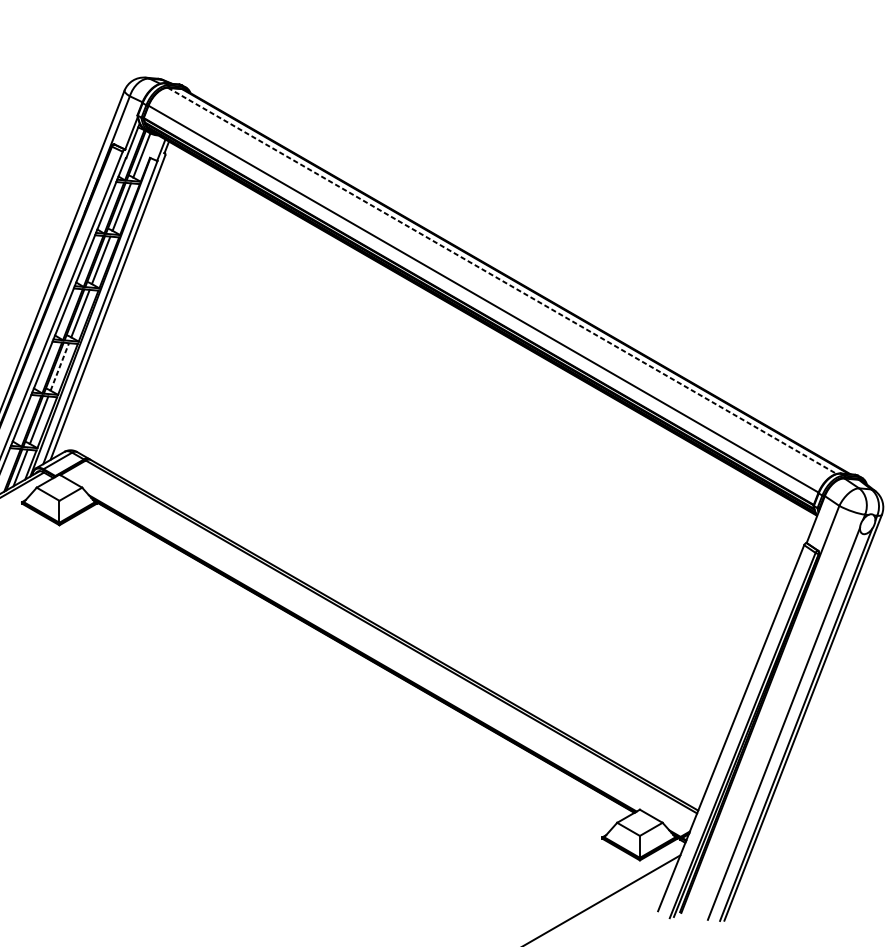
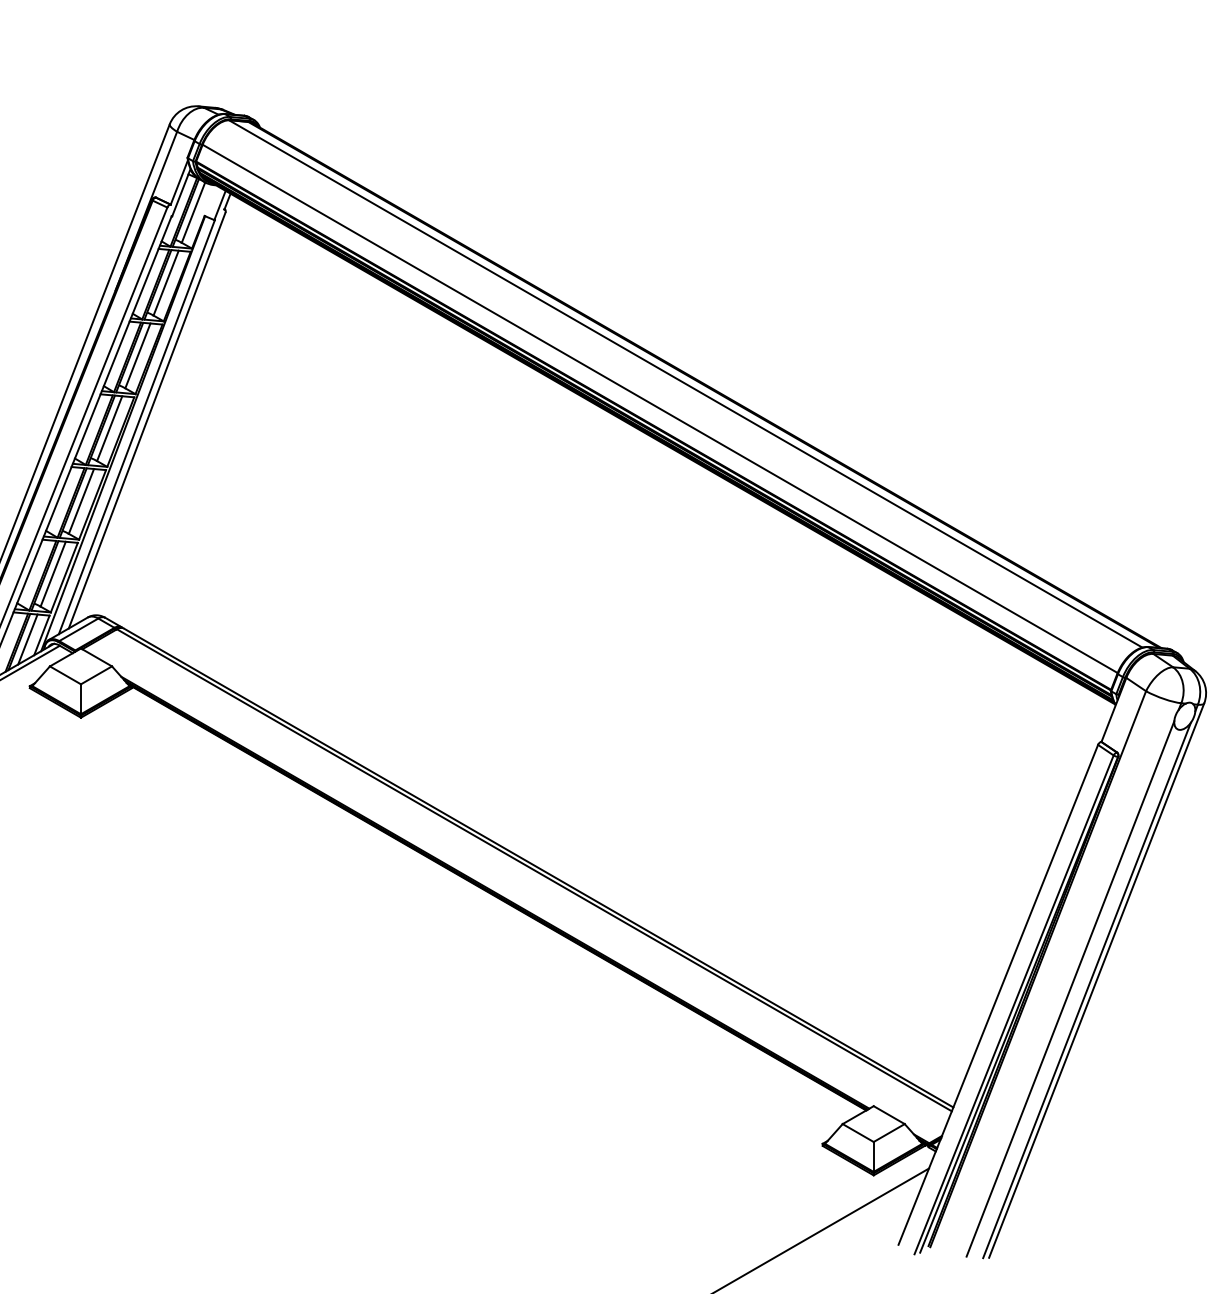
line: (502, 281) -> (686, 384), dashed -> solid
line: (59, 366) -> (81, 501), dashed -> solid

